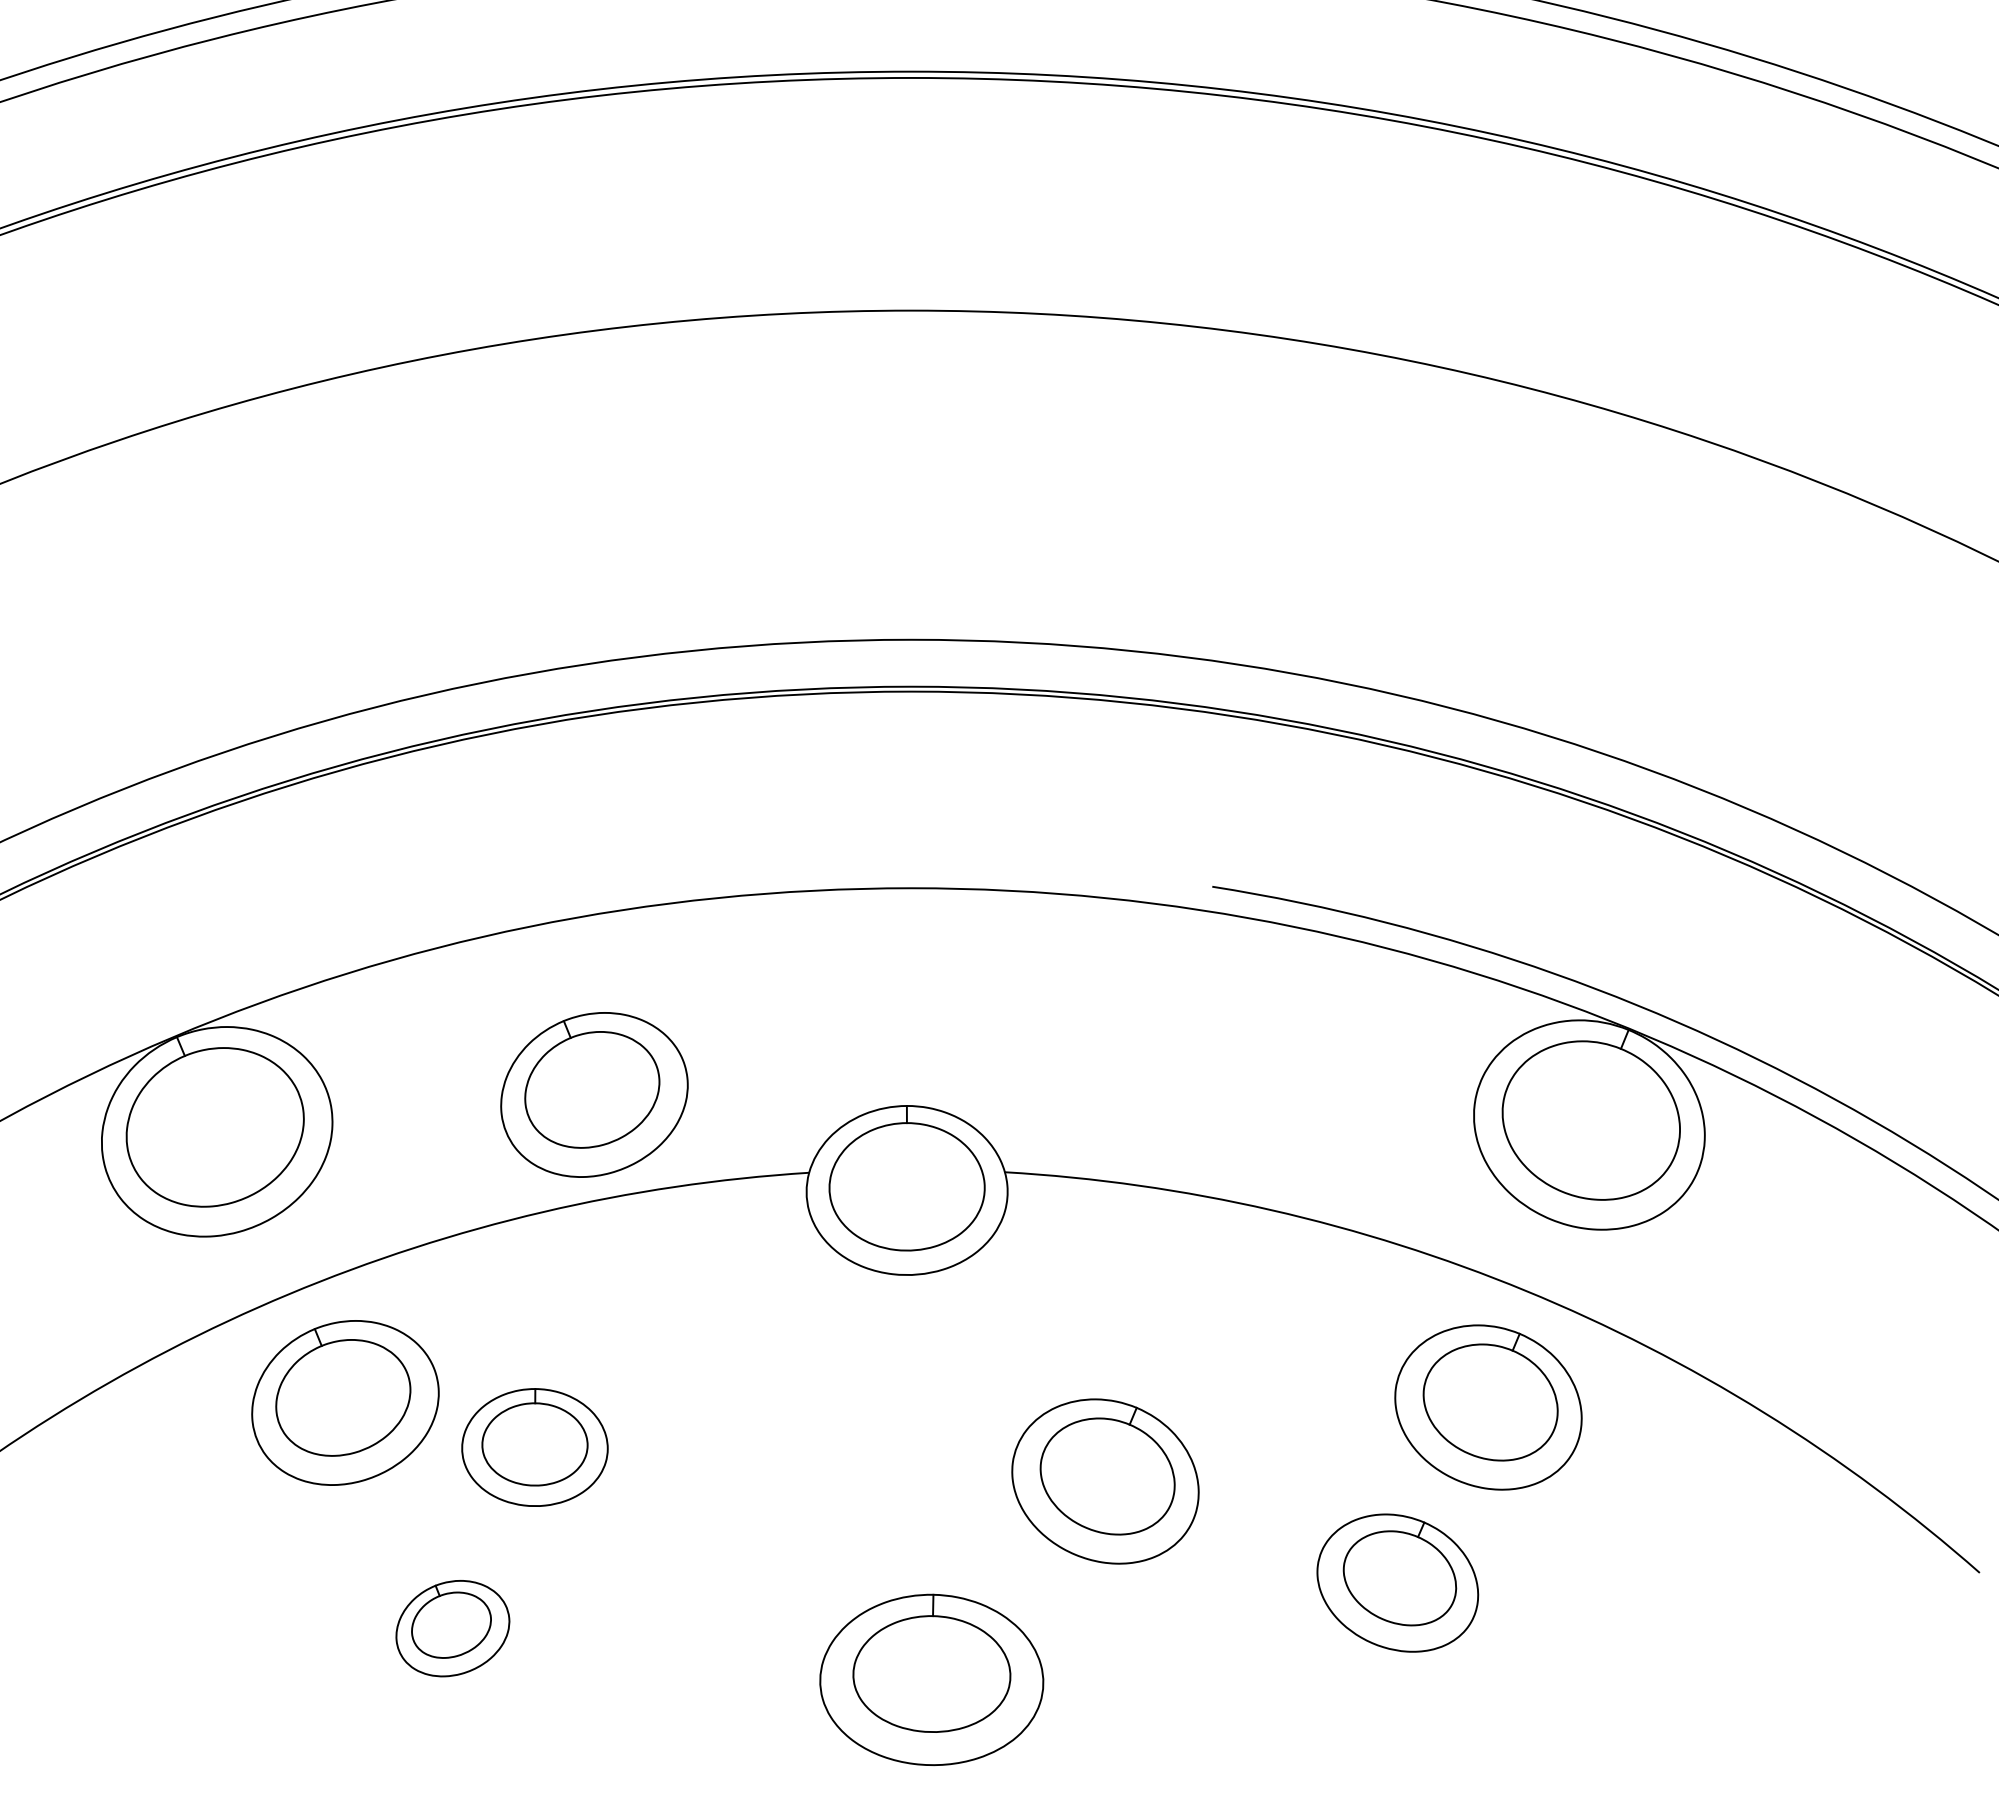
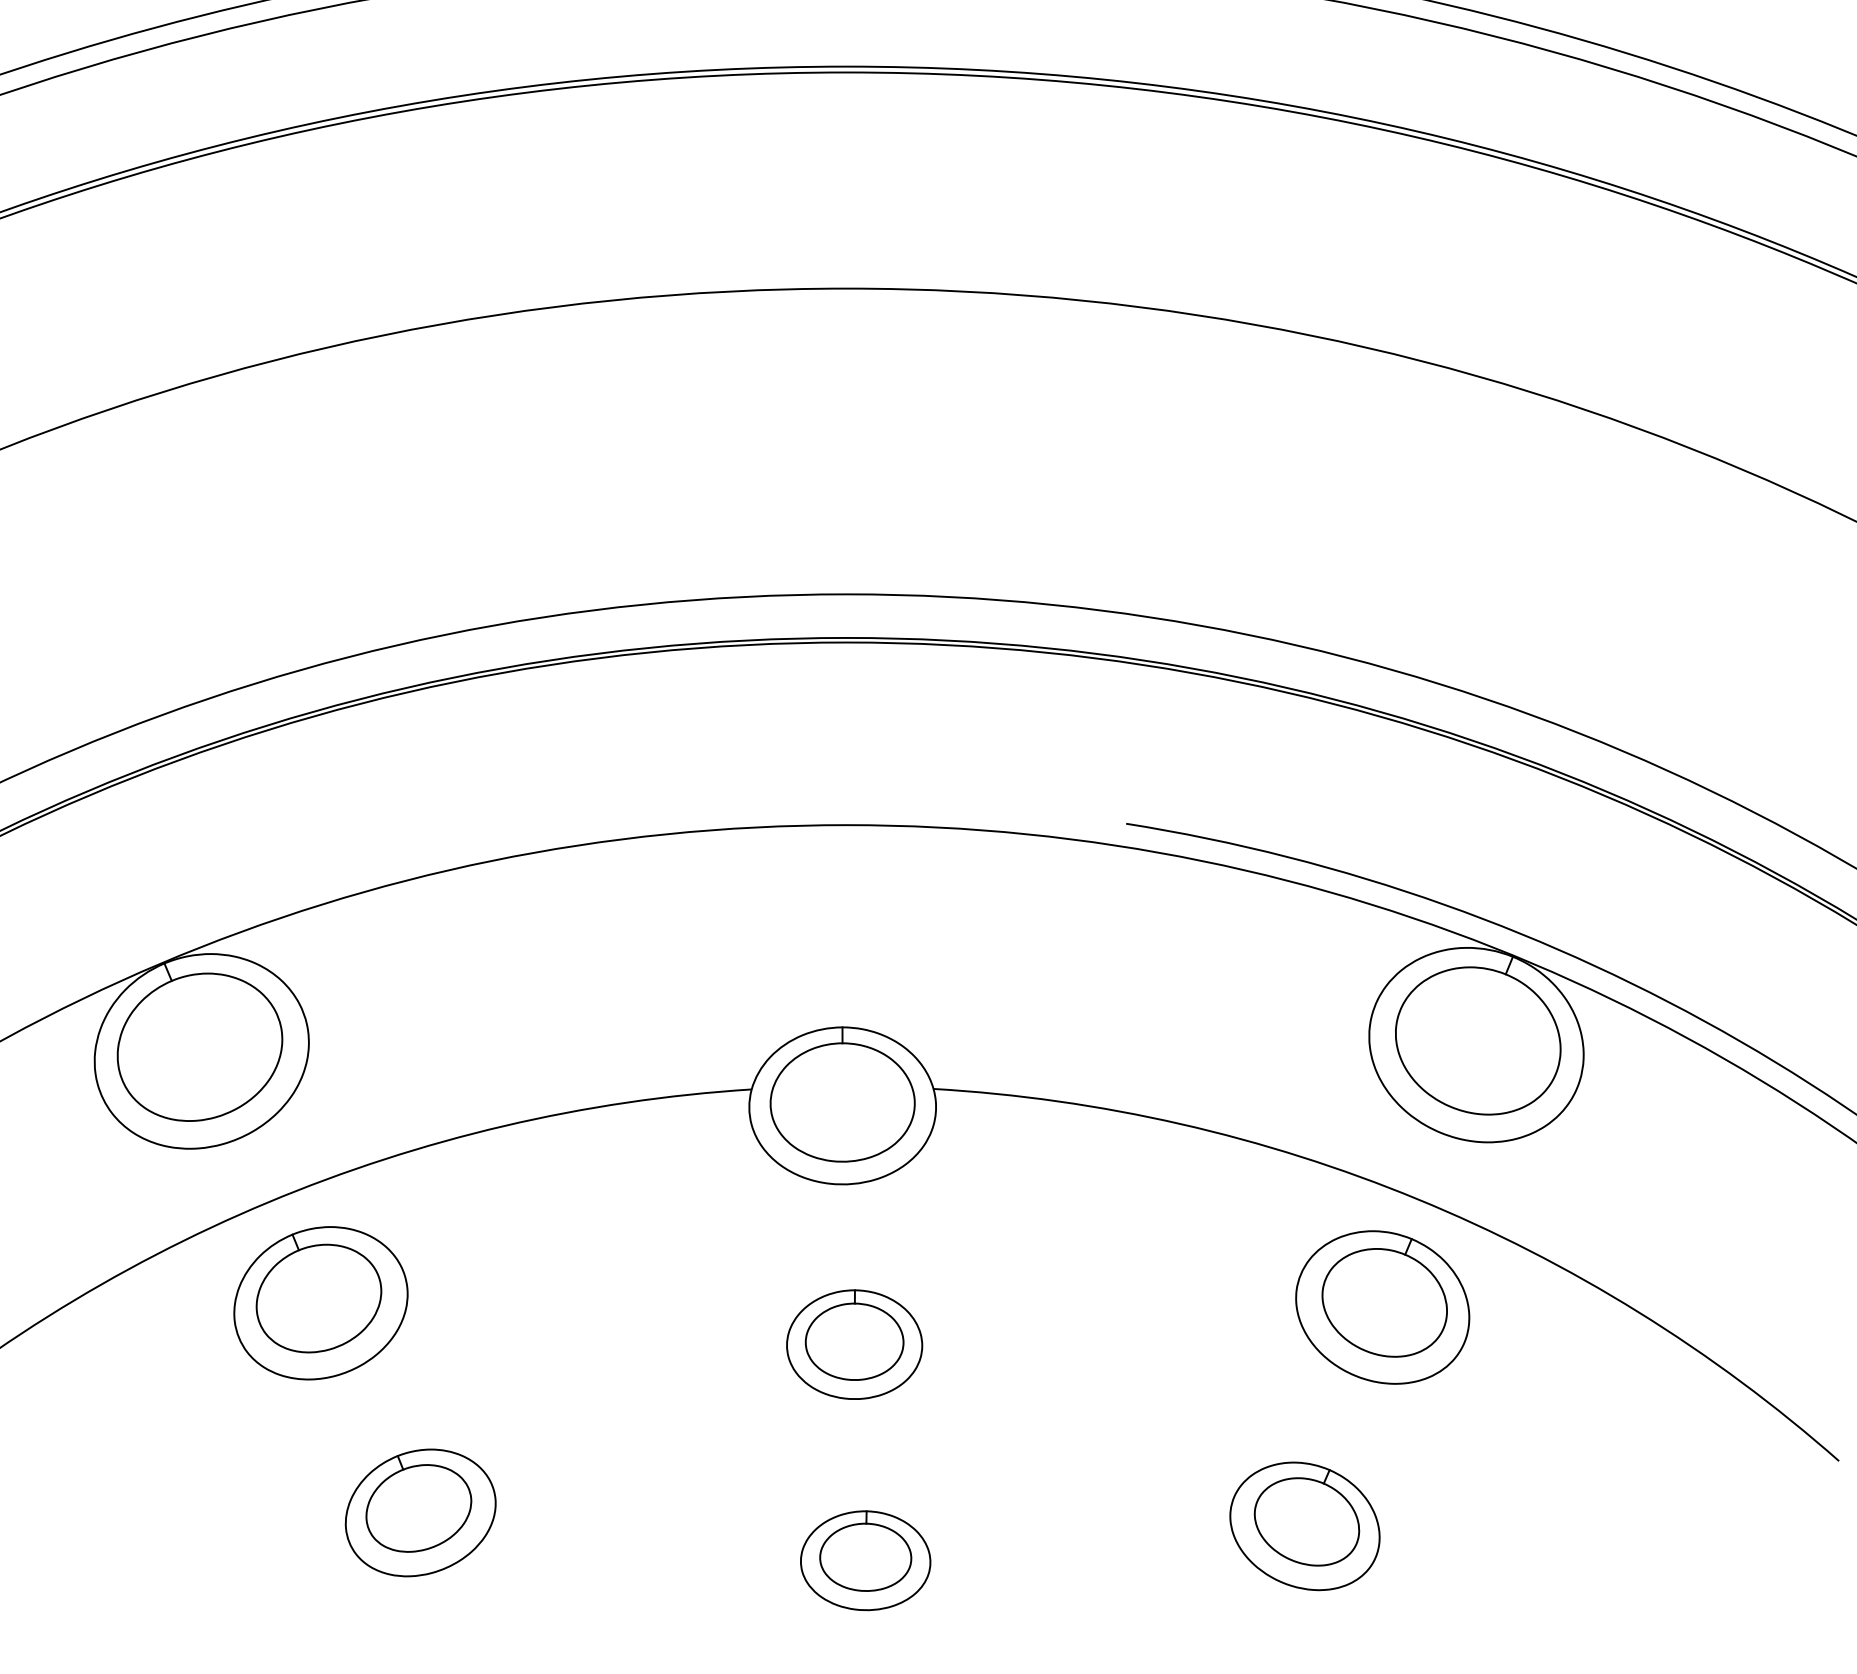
part: (594, 1094) -> (552, 1016), removed
part: (534, 1447) -> (854, 1344), moved
part: (1105, 1481) -> (1026, 1376), removed
part: (1397, 1582) -> (1304, 1525), moved
part: (452, 1628) -> (420, 1512), size x1.43
part: (931, 1680) -> (865, 1561), size x0.62

